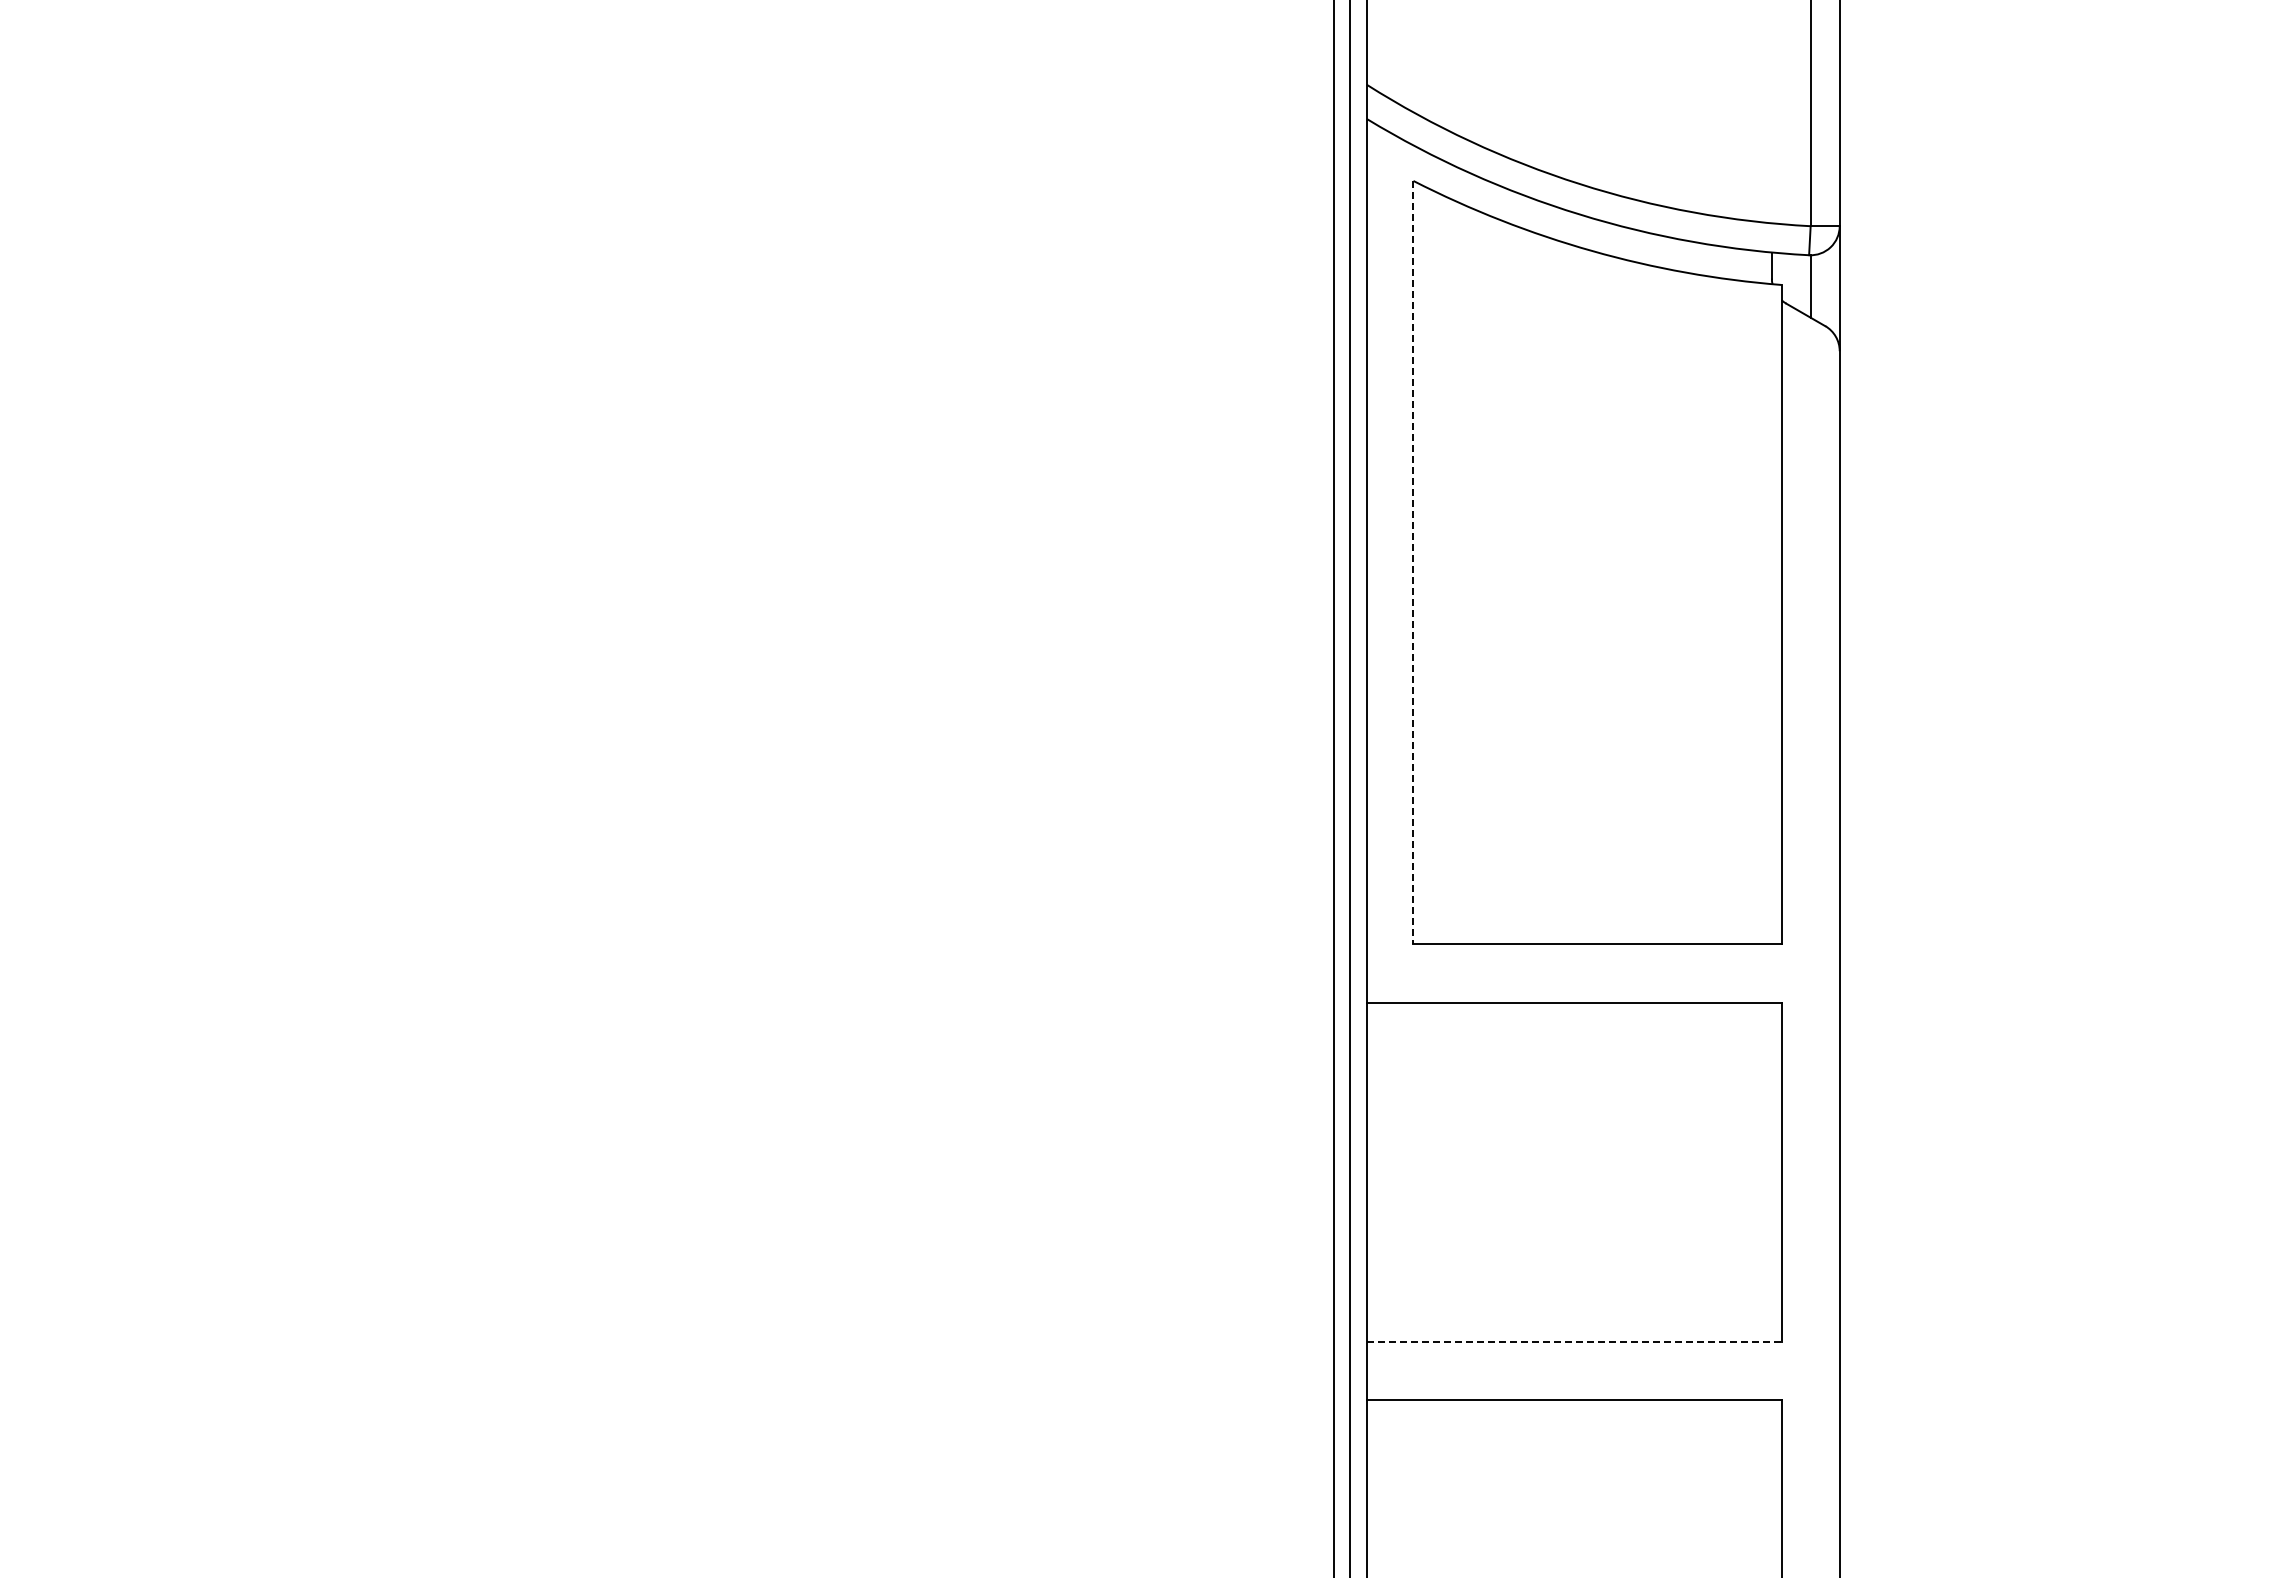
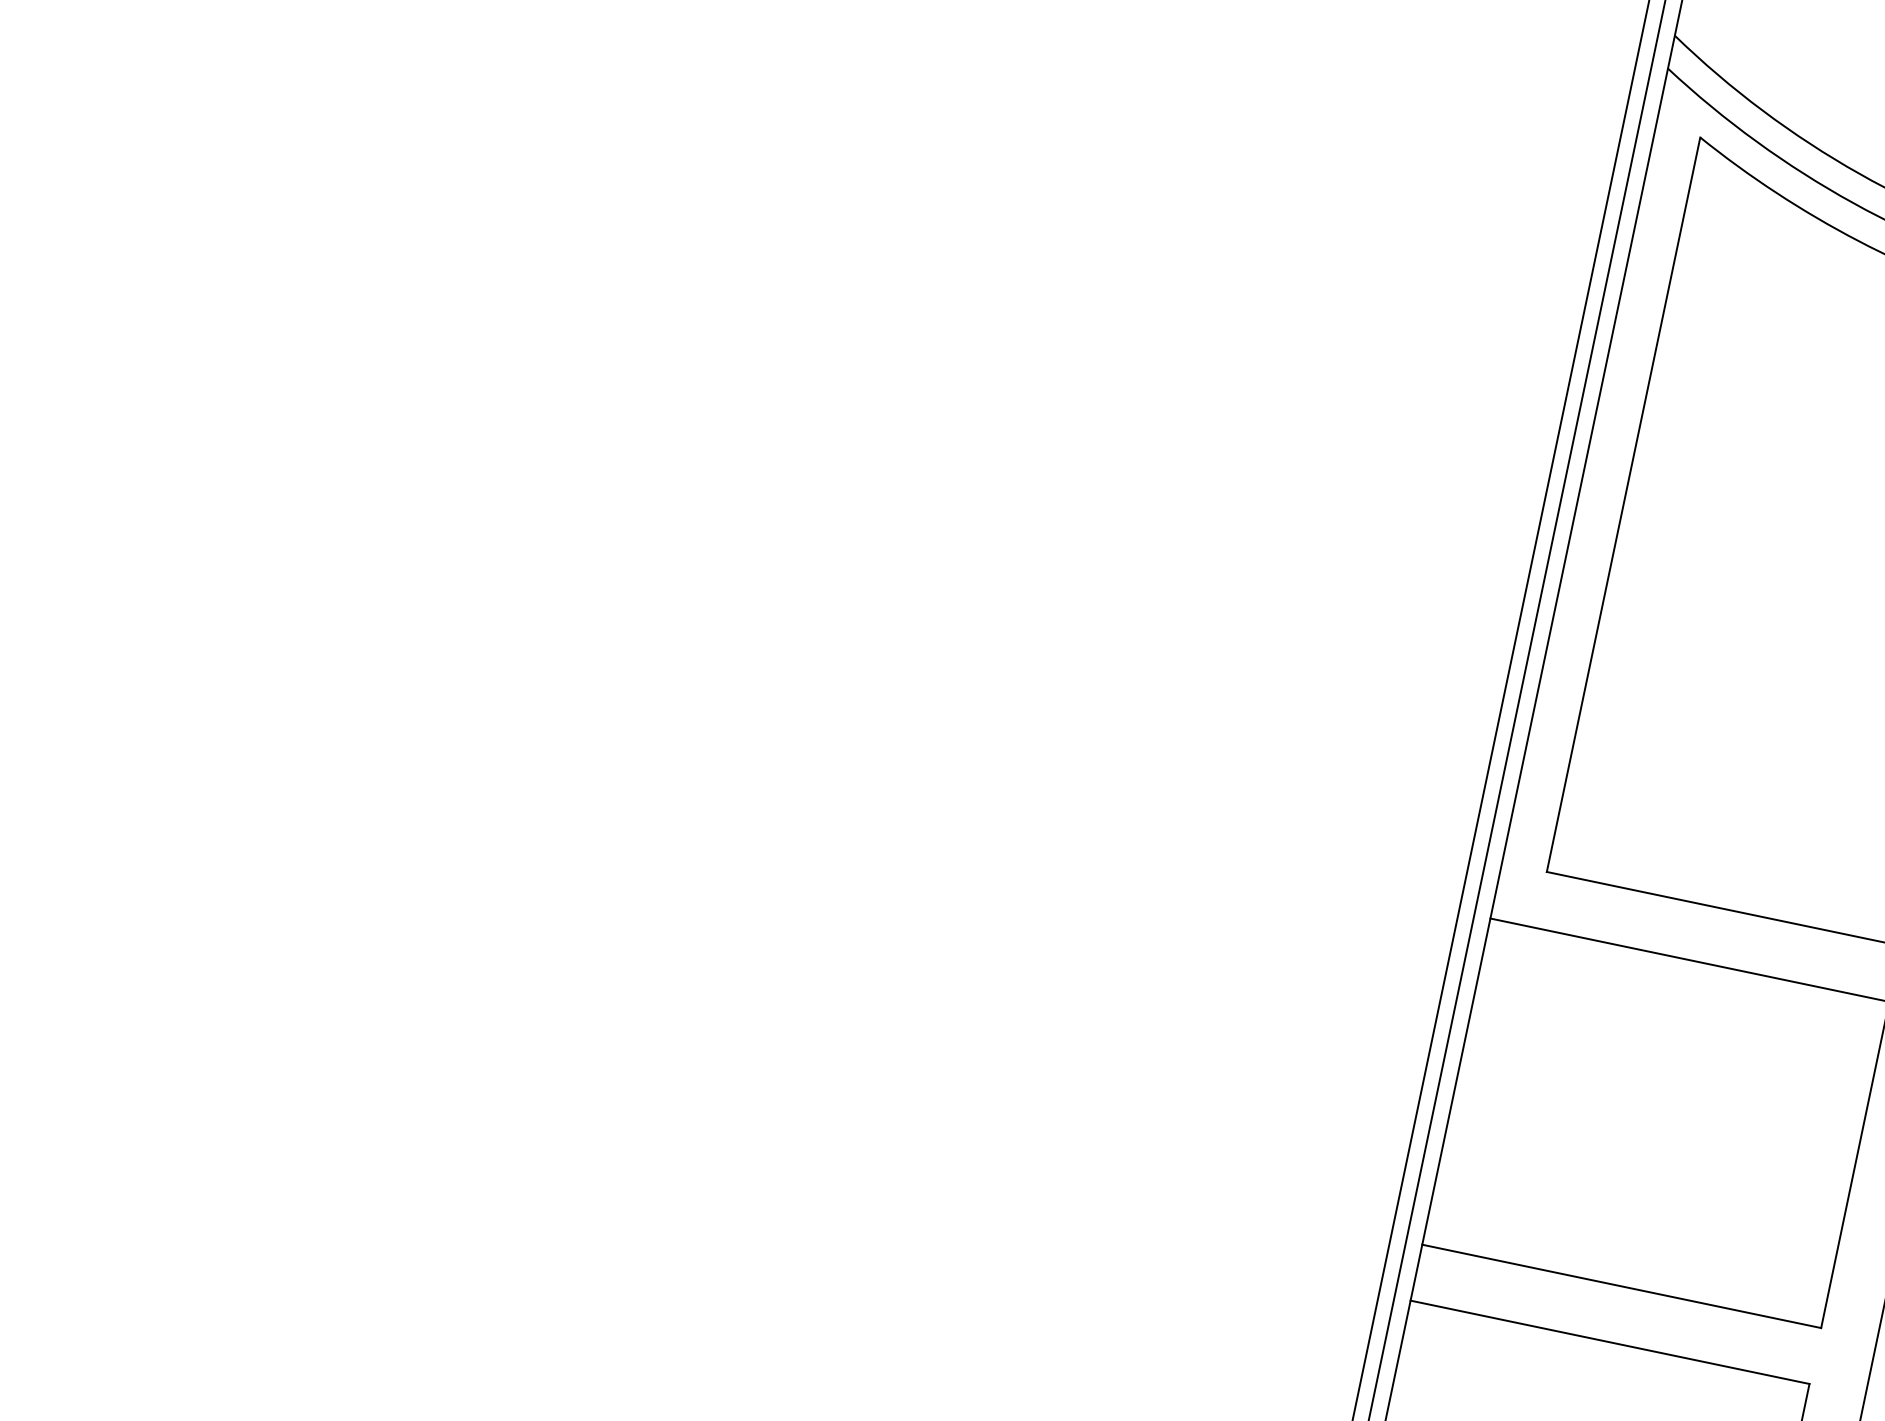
line: (1413, 562) -> (1623, 504), dashed -> solid
line: (1574, 1341) -> (1621, 1286), dashed -> solid

